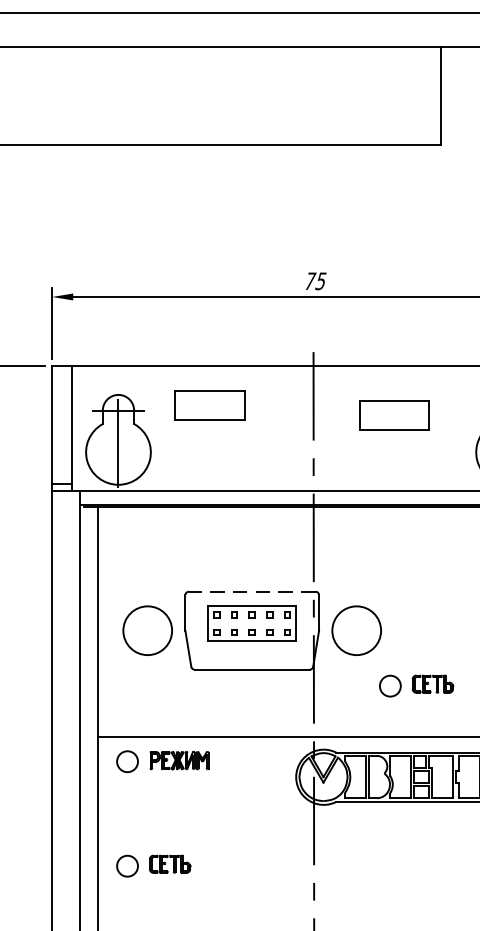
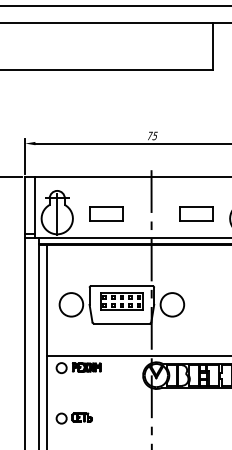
part: (209, 404) -> (106, 213), moved
part: (394, 414) -> (196, 213), moved
line: (251, 590) -> (121, 285), dashed -> solid
part: (414, 685) -> (200, 331), removed

